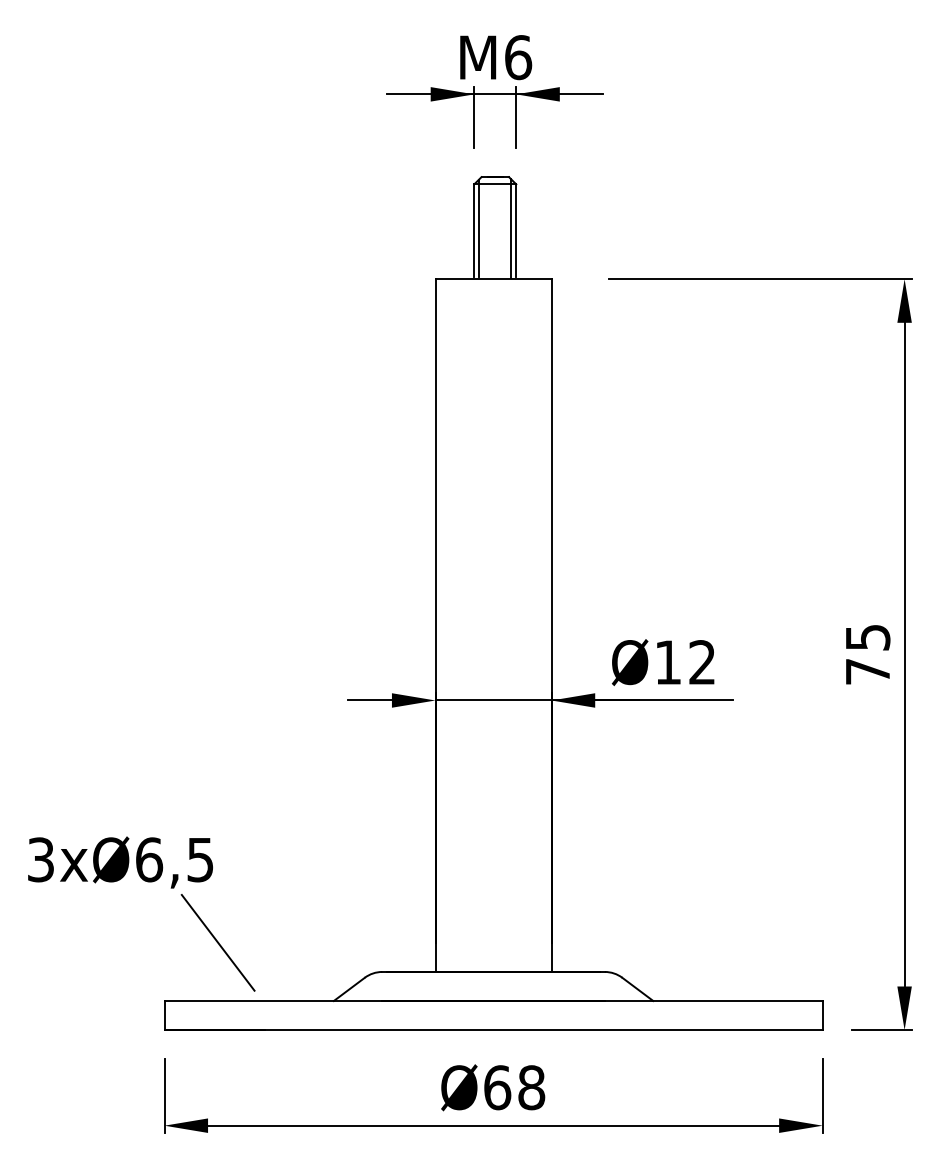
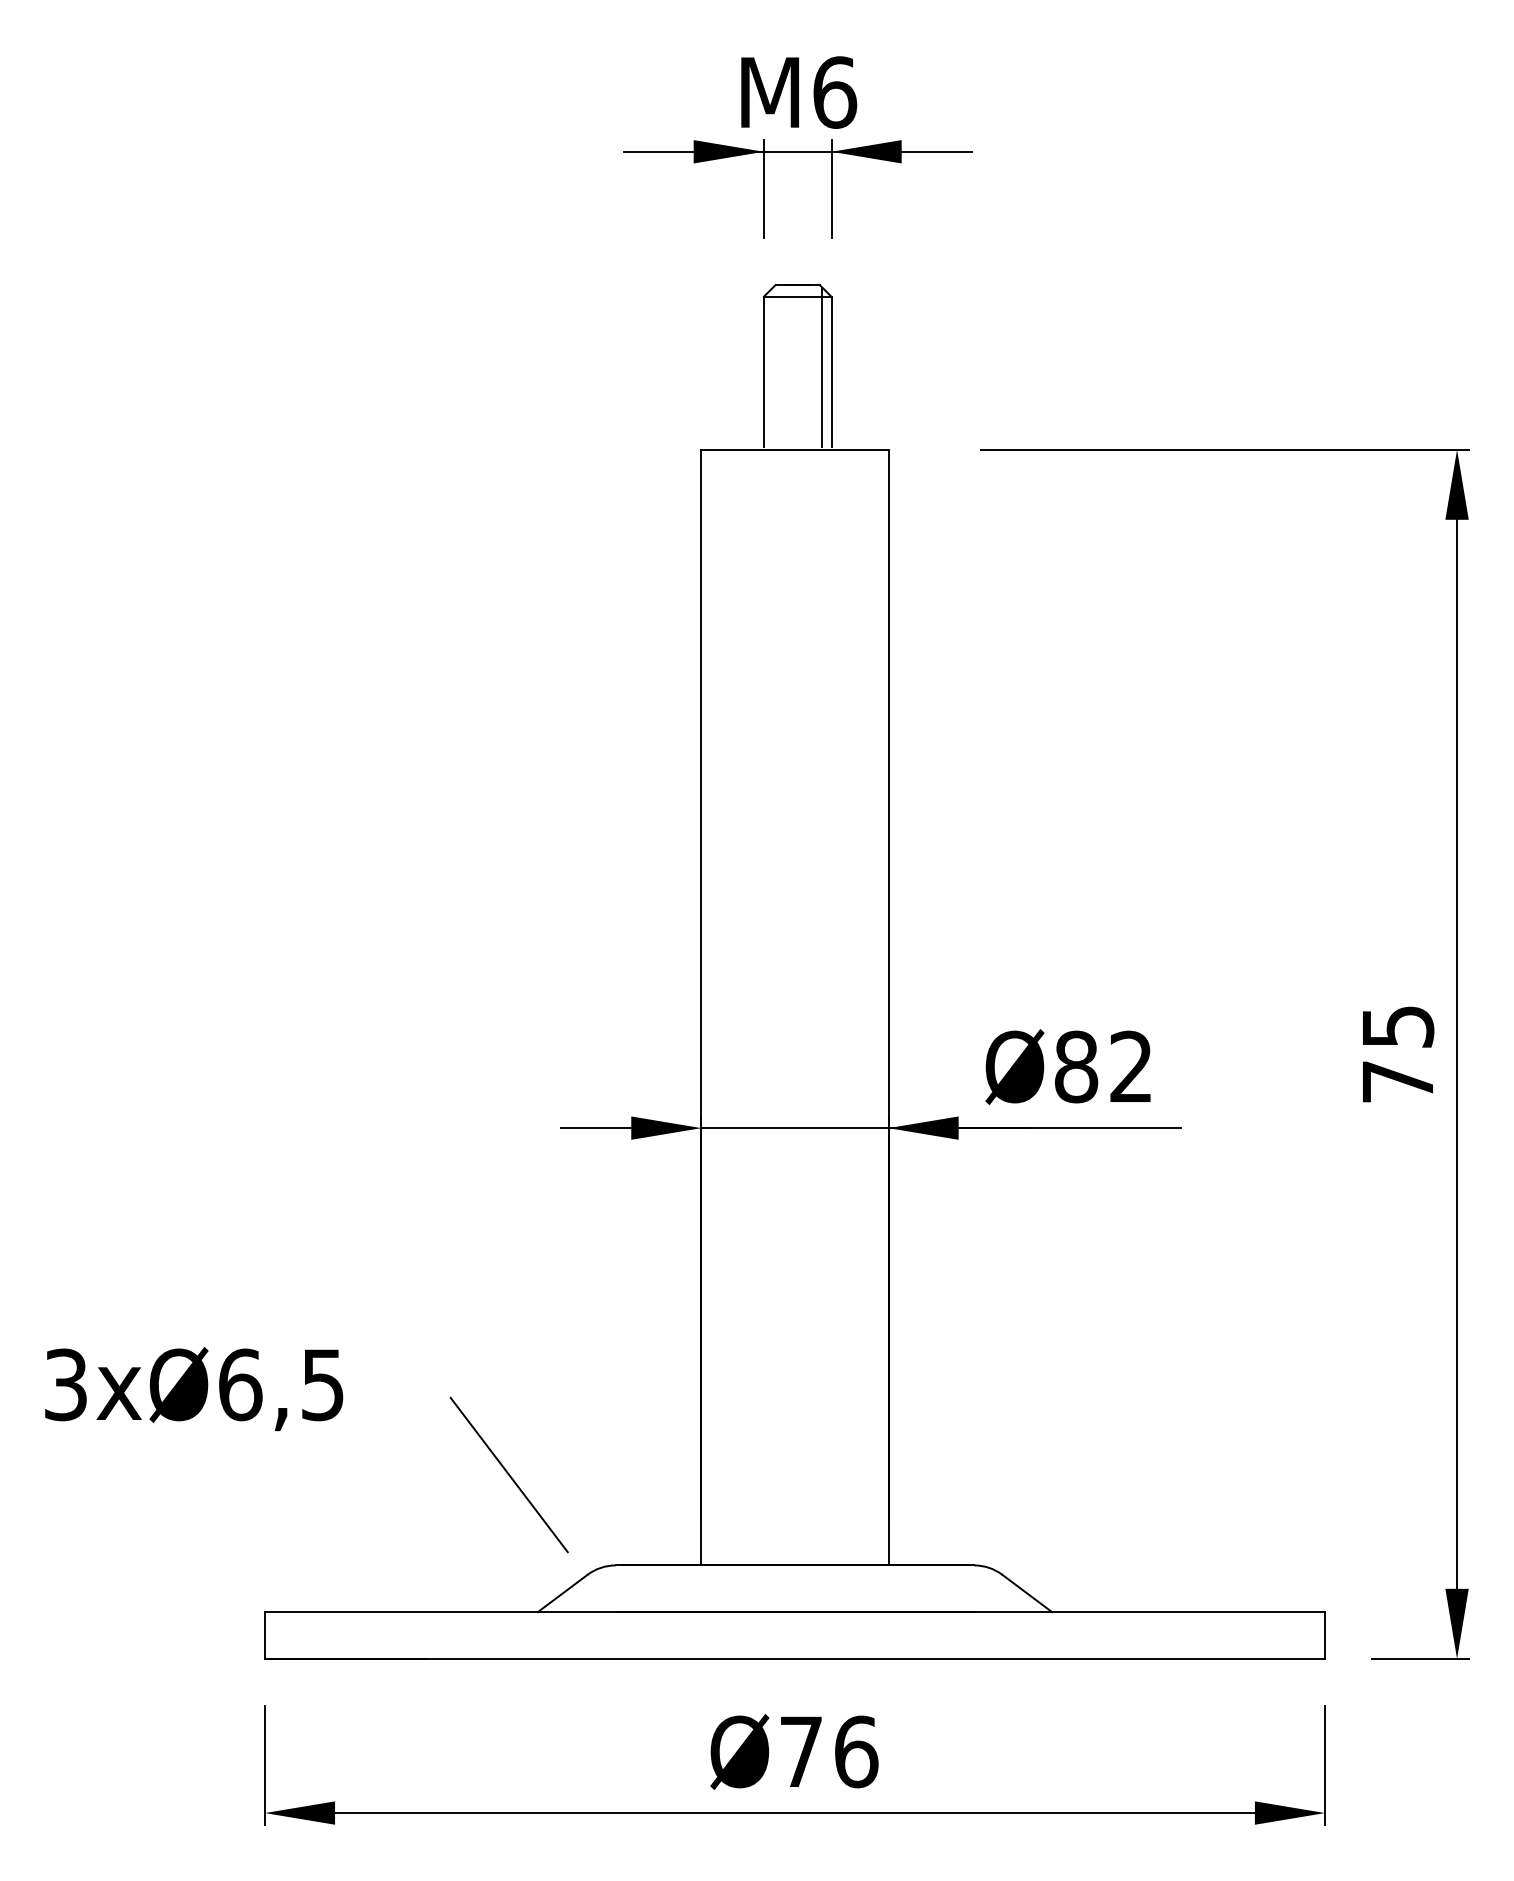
line: (479, 227) -> (772, 366), removed
text: (668, 662) -> (1076, 1066), Ø12 -> Ø82
line: (217, 942) -> (508, 1474), moved
text: (514, 1087) -> (828, 1751), Ø68 -> Ø76

